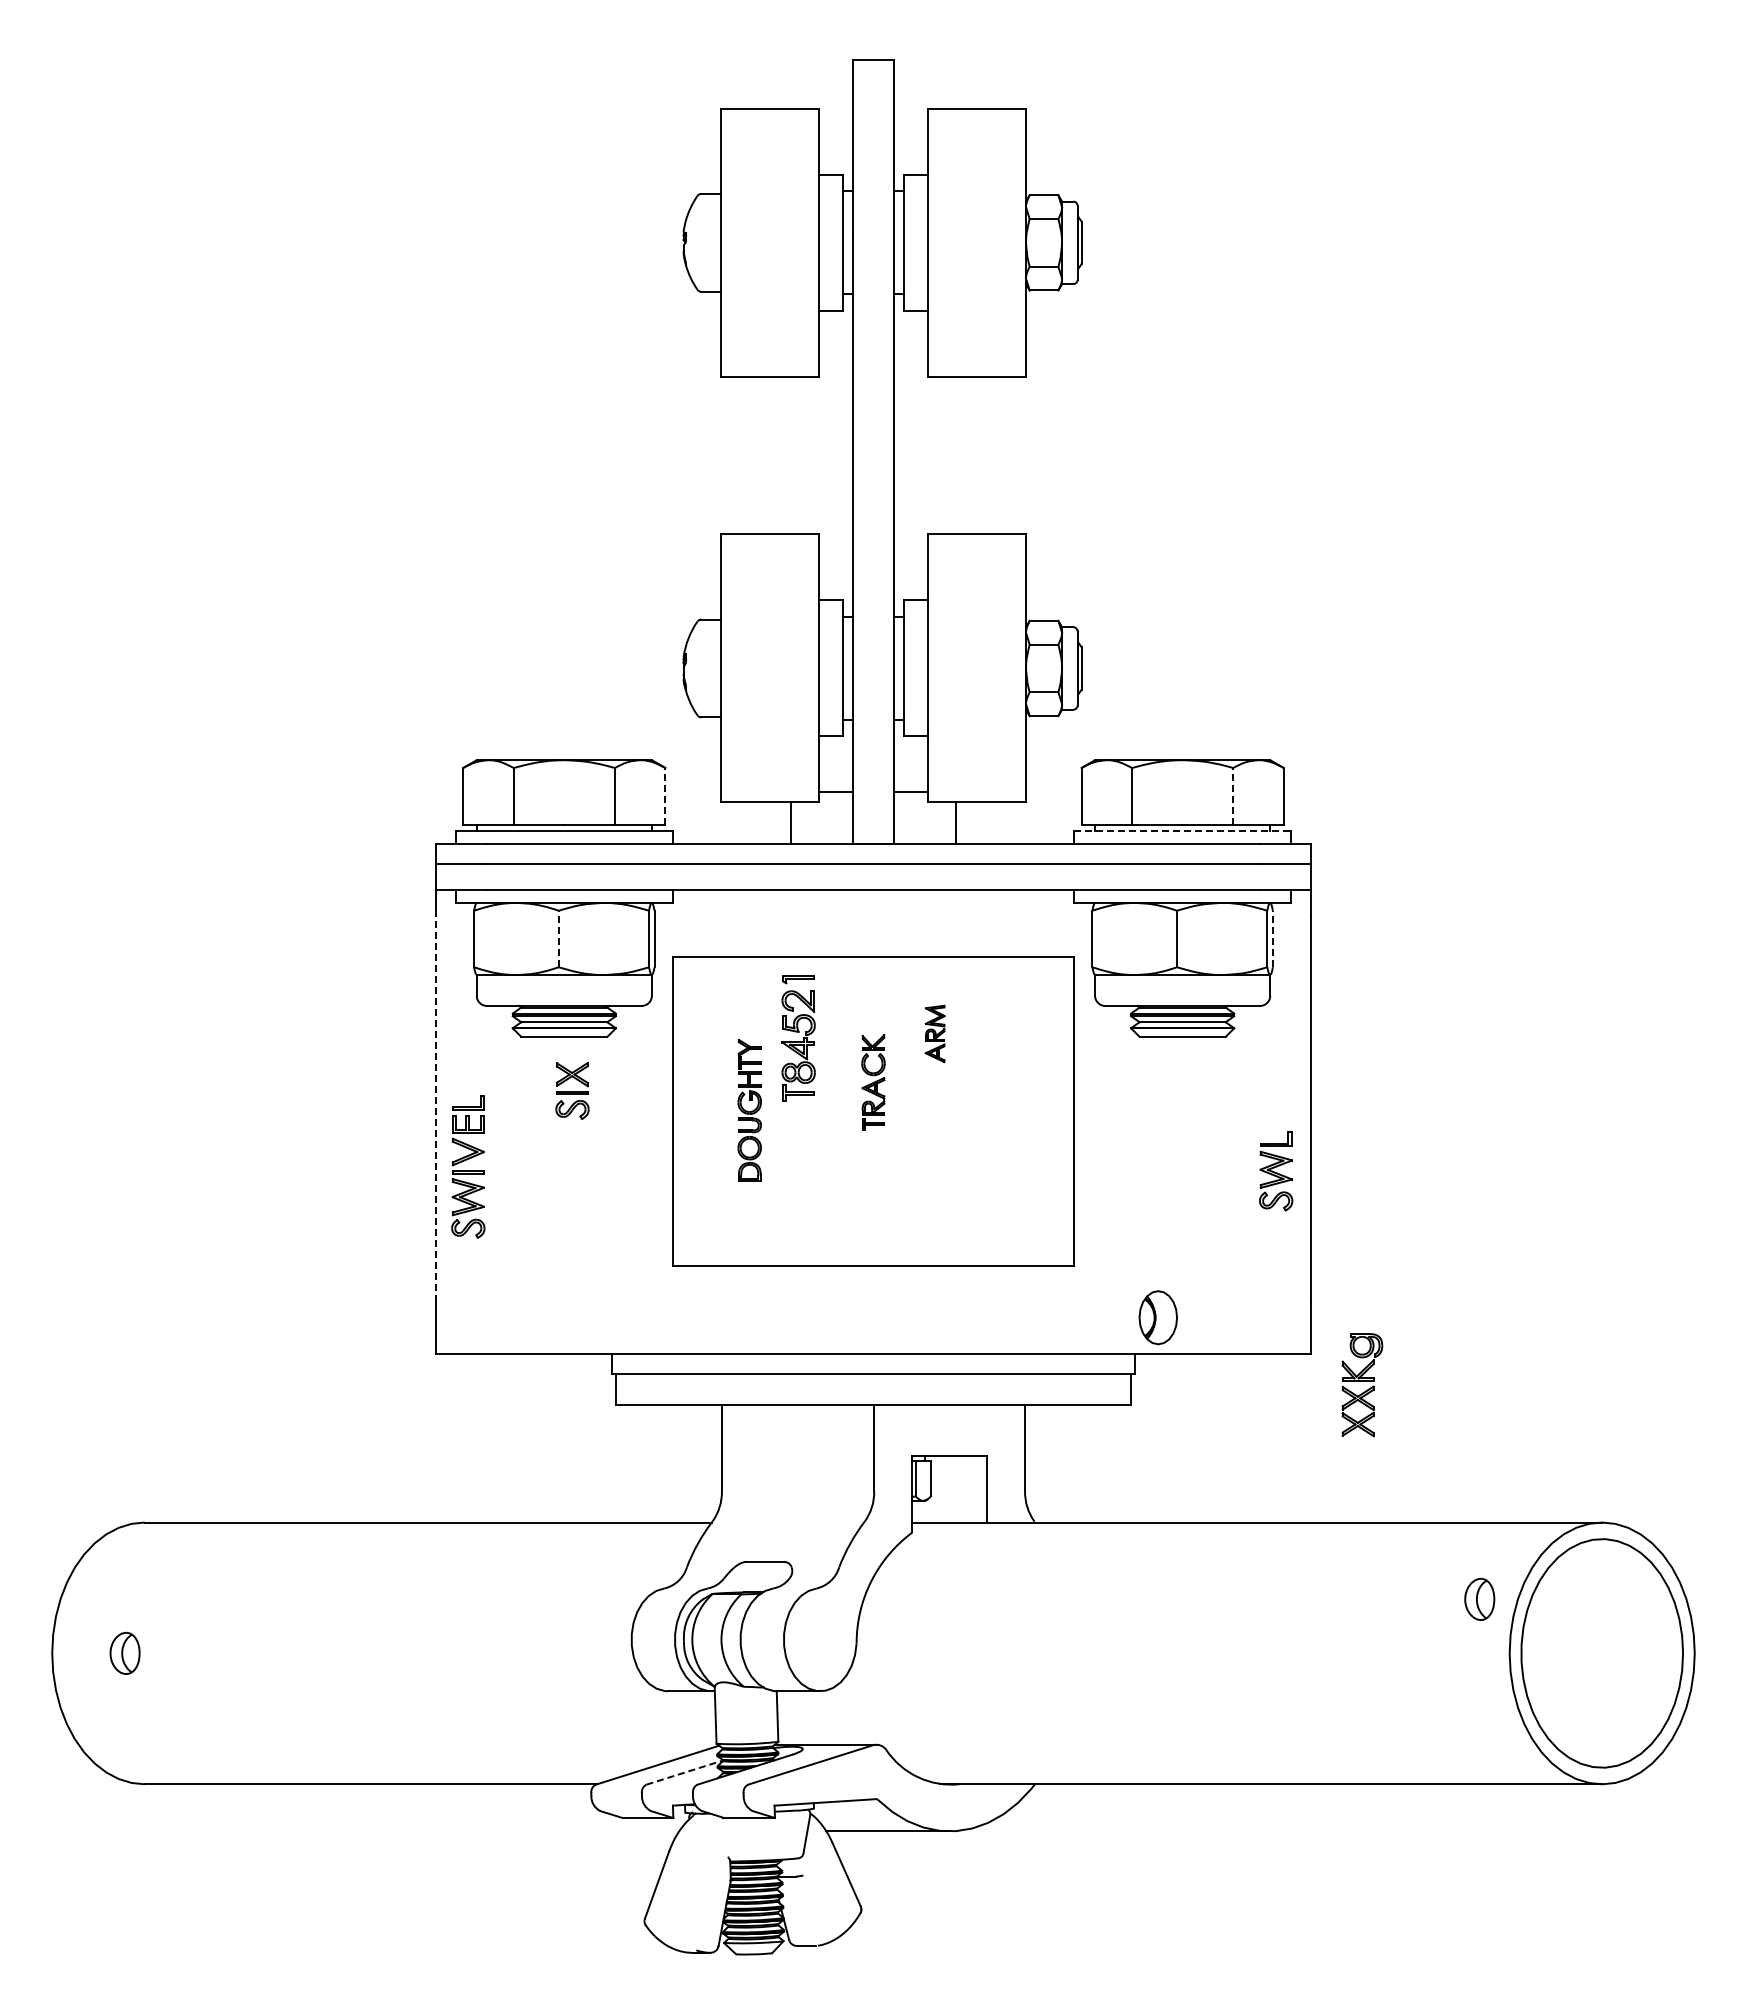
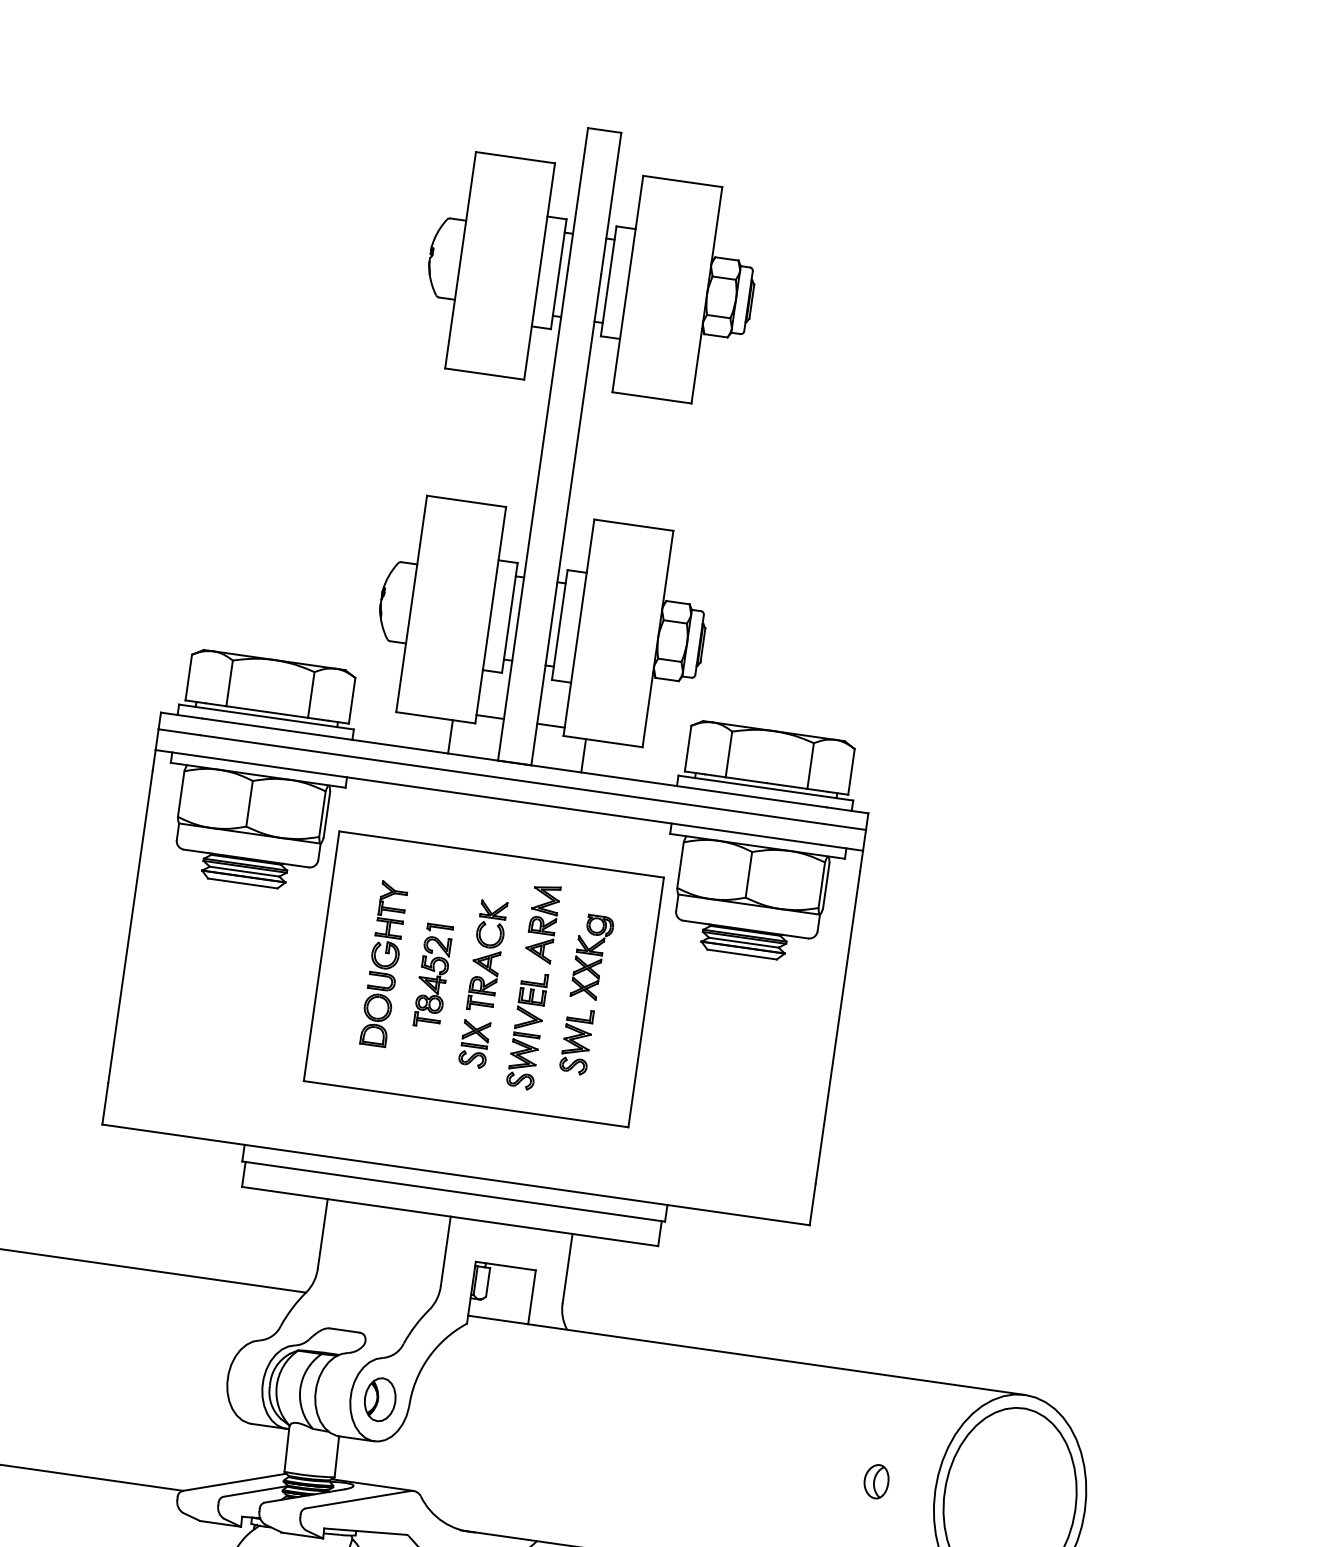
line: (665, 795) -> (352, 700), dashed -> solid
line: (1233, 795) -> (810, 765), dashed -> solid
line: (1183, 830) -> (766, 787), dashed -> solid
line: (558, 938) -> (249, 803), dashed -> solid
line: (1272, 938) -> (826, 885), dashed -> solid
part: (934, 1033) -> (542, 923), size x1.67
part: (798, 1038) -> (433, 976), moved
part: (873, 1082) -> (487, 955), size x1.43
part: (572, 1090) -> (474, 1043), moved
line: (435, 1108) -> (130, 926), dashed -> solid
part: (749, 1109) -> (384, 963), size x1.43
part: (468, 1166) -> (527, 1030), moved
part: (1276, 1171) -> (577, 1041), moved
part: (1157, 1317) -> (379, 1399), moved
part: (1362, 1385) -> (592, 957), moved
part: (1479, 1598) -> (876, 1480), moved
line: (685, 1772) -> (256, 1491), dashed -> solid

